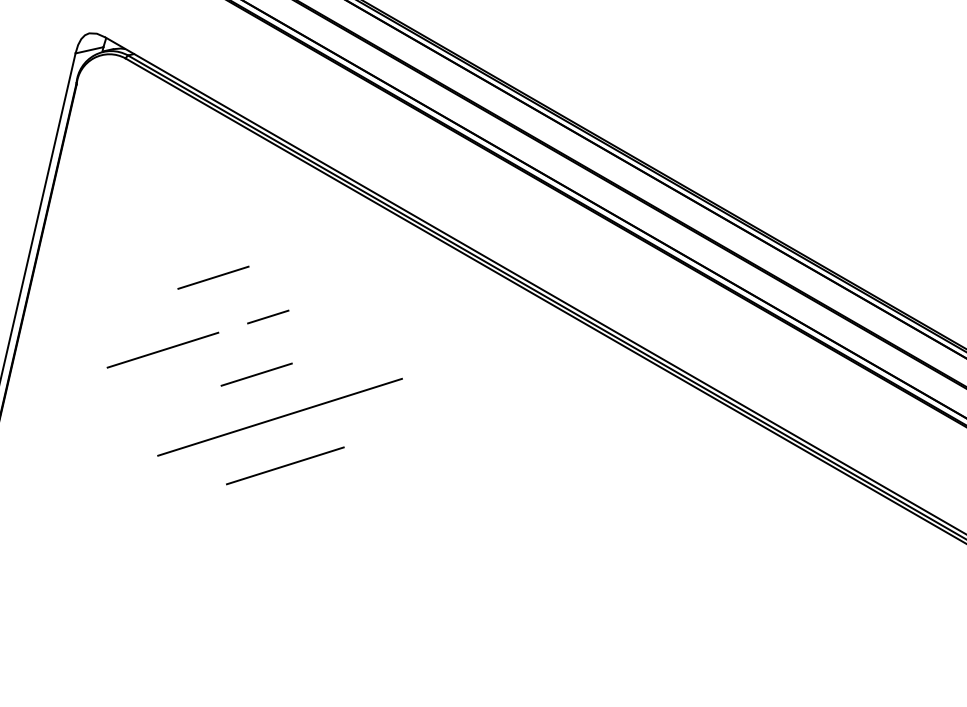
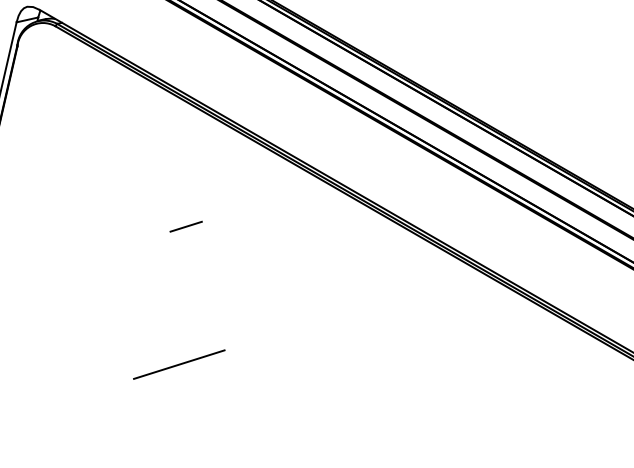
line: (213, 277) -> (123, 196), removed
line: (268, 316) -> (186, 226), moved
line: (162, 349) -> (84, 251), removed
line: (256, 374) -> (156, 271), removed
line: (279, 416) -> (174, 303), removed
line: (285, 465) -> (179, 364), moved

